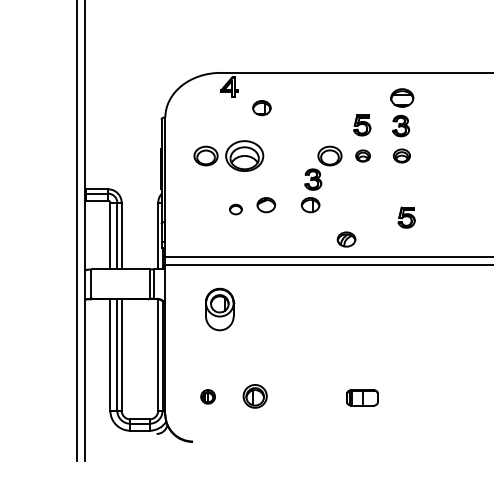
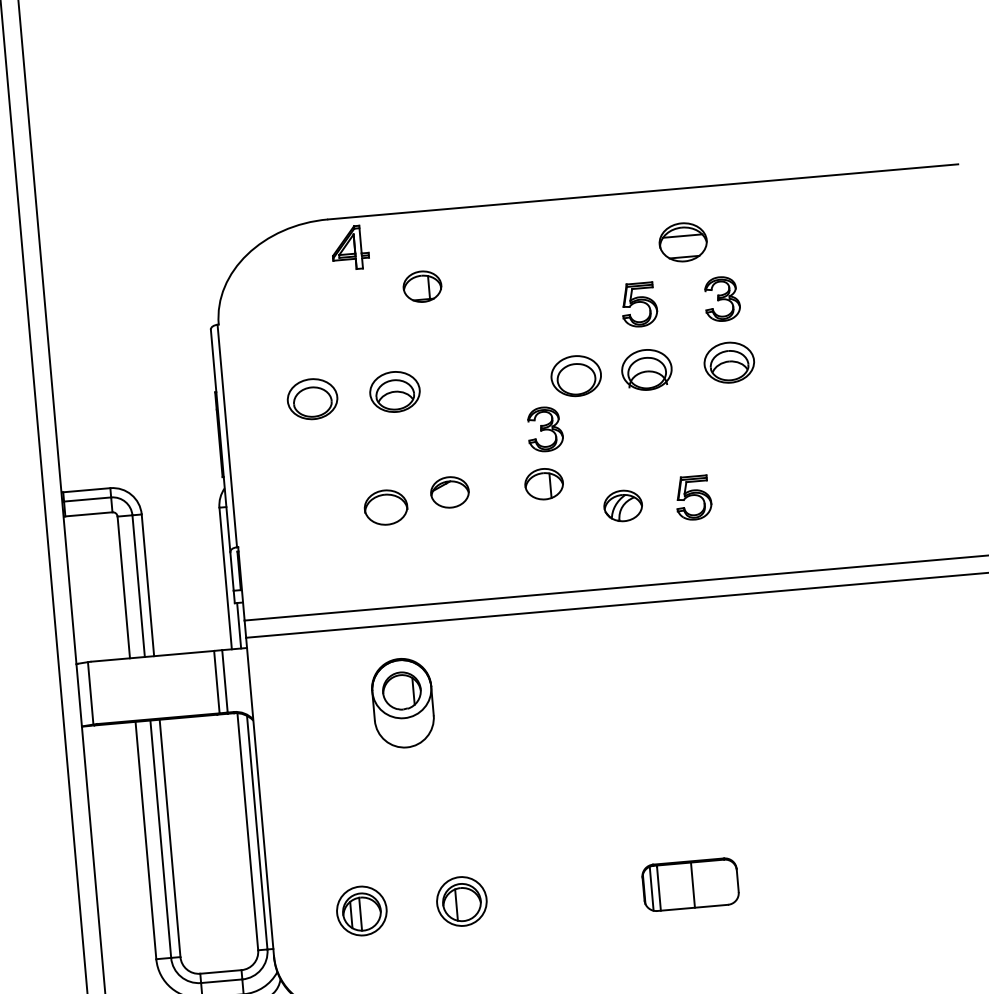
part: (402, 97) -> (683, 241), moved
part: (244, 155) -> (394, 390), size x0.62
part: (362, 155) -> (645, 368), size x1.67
part: (401, 155) -> (728, 361), size x1.43
part: (235, 209) -> (385, 507), size x1.67
part: (406, 217) -> (693, 497), moved
part: (346, 239) -> (623, 505), moved
part: (220, 309) -> (404, 703), moved
part: (207, 396) -> (360, 910), size x1.67
part: (362, 397) -> (690, 883), size x1.43

